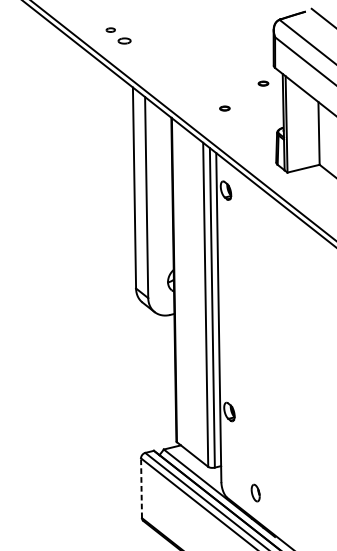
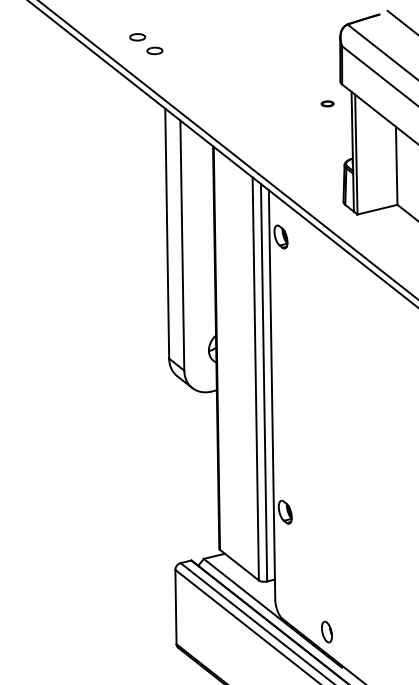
part: (110, 30) -> (137, 37), size x1.43
part: (224, 108) -> (279, 134), removed
line: (141, 487) -> (175, 606), dashed -> solid
part: (255, 492) -> (326, 631), moved

